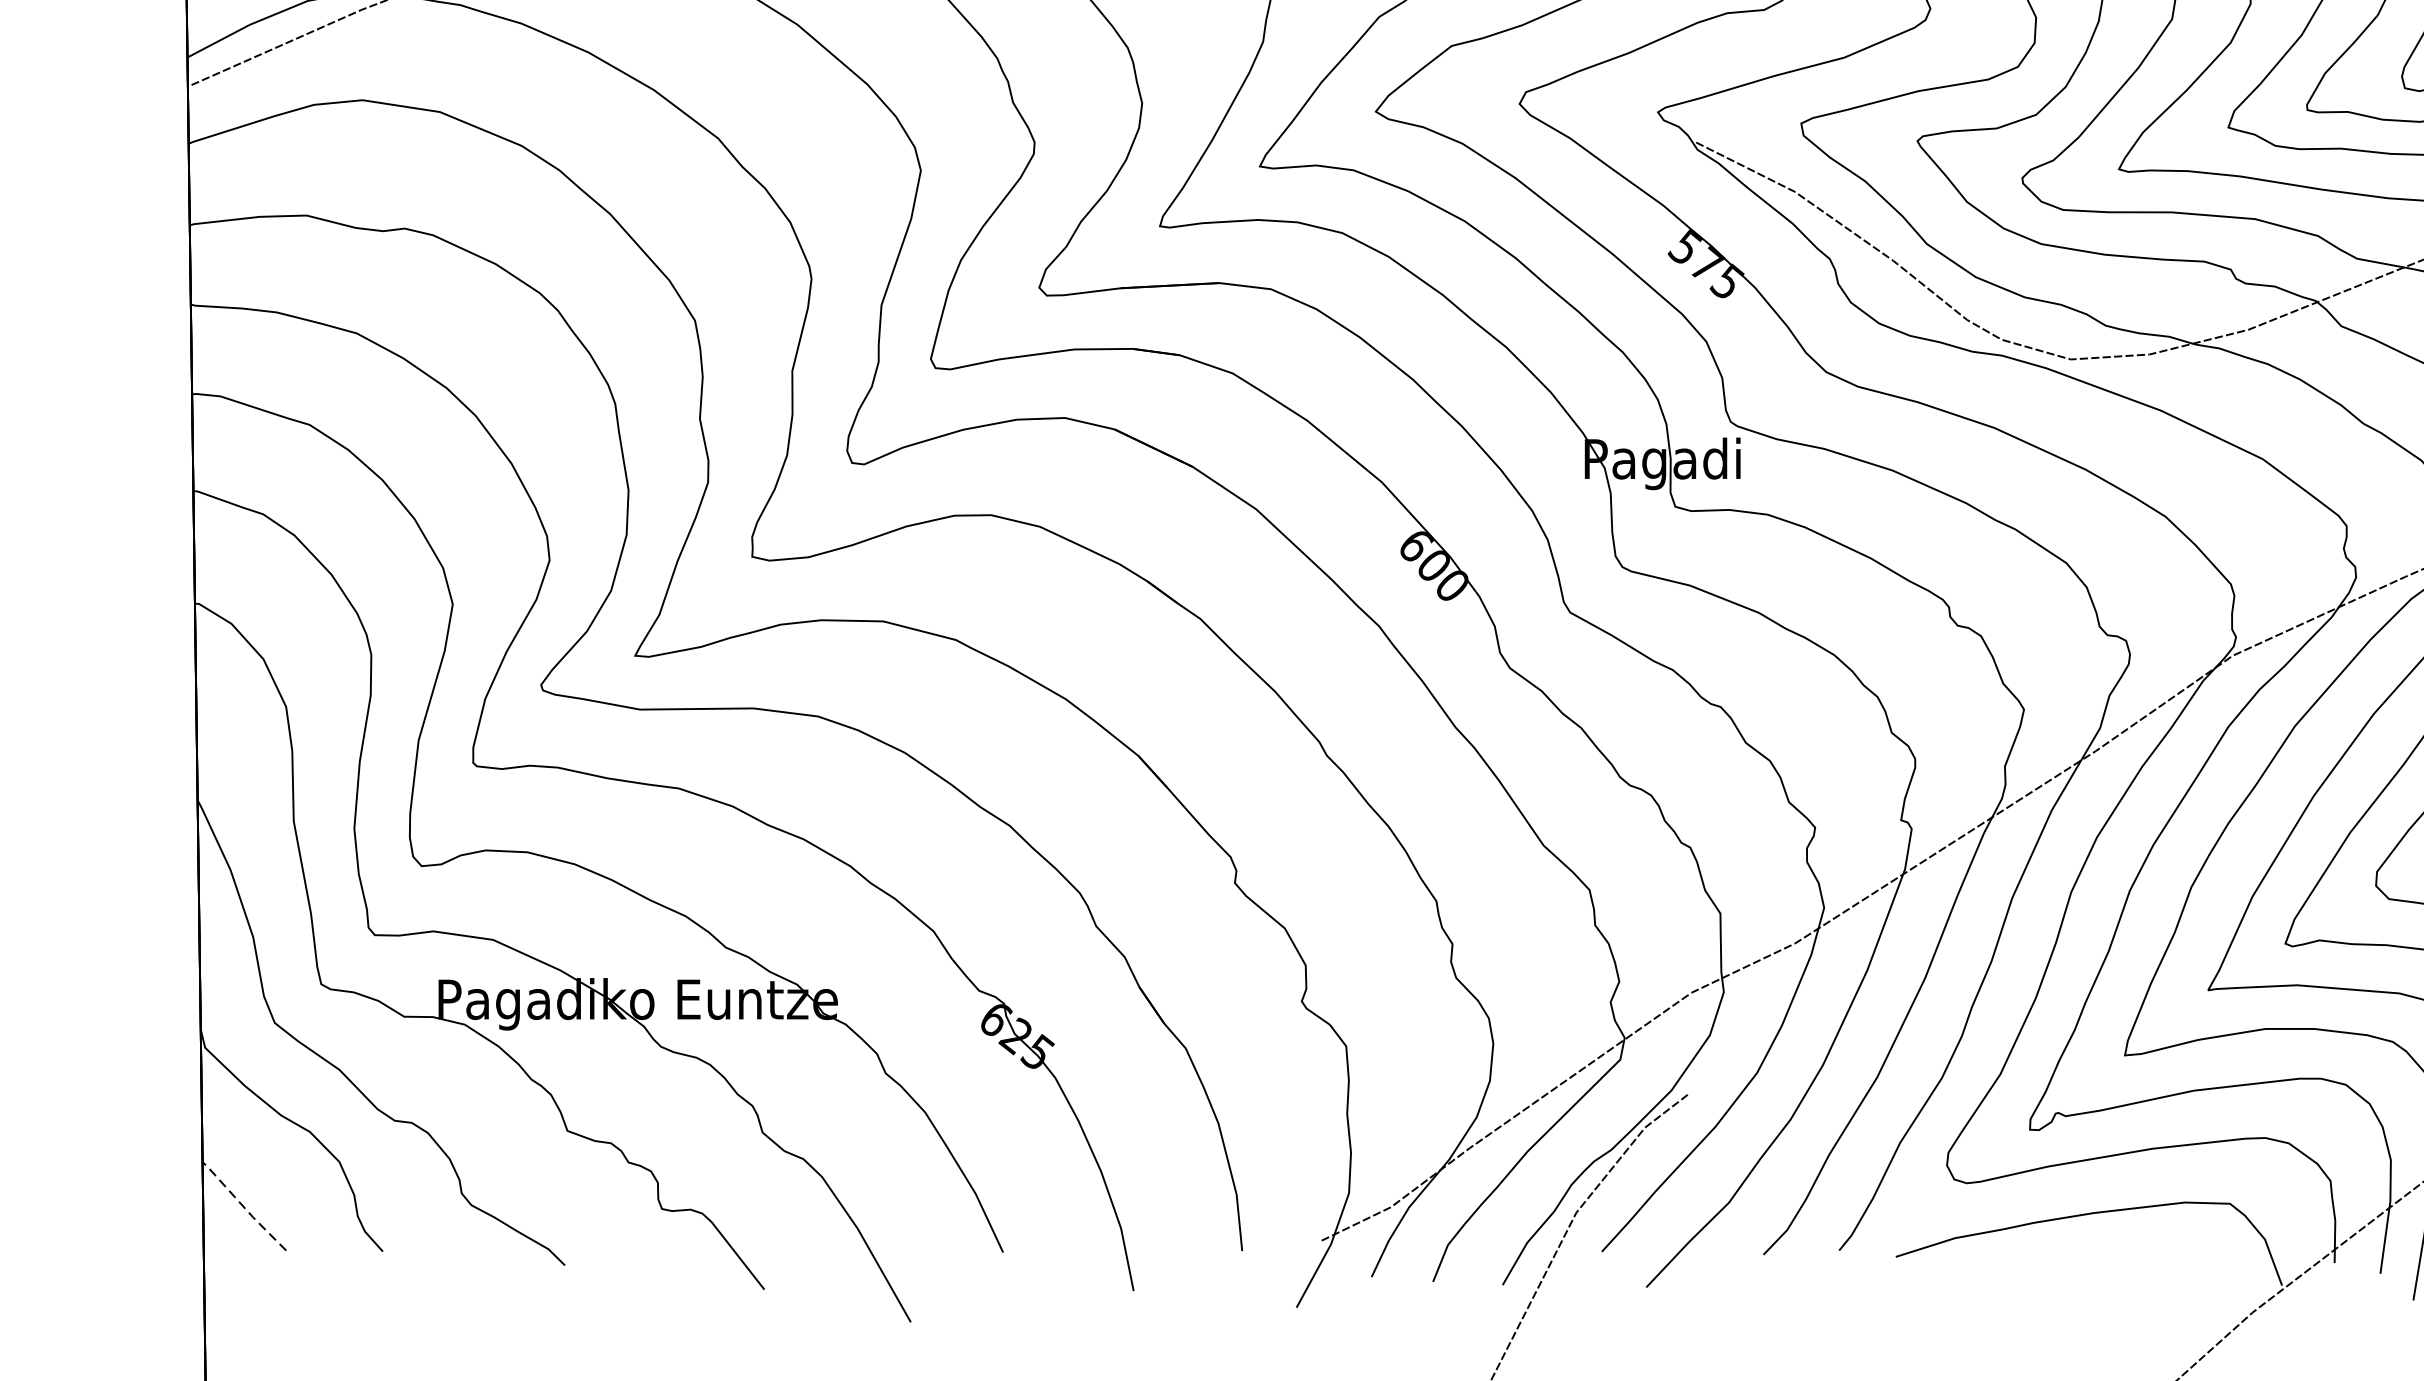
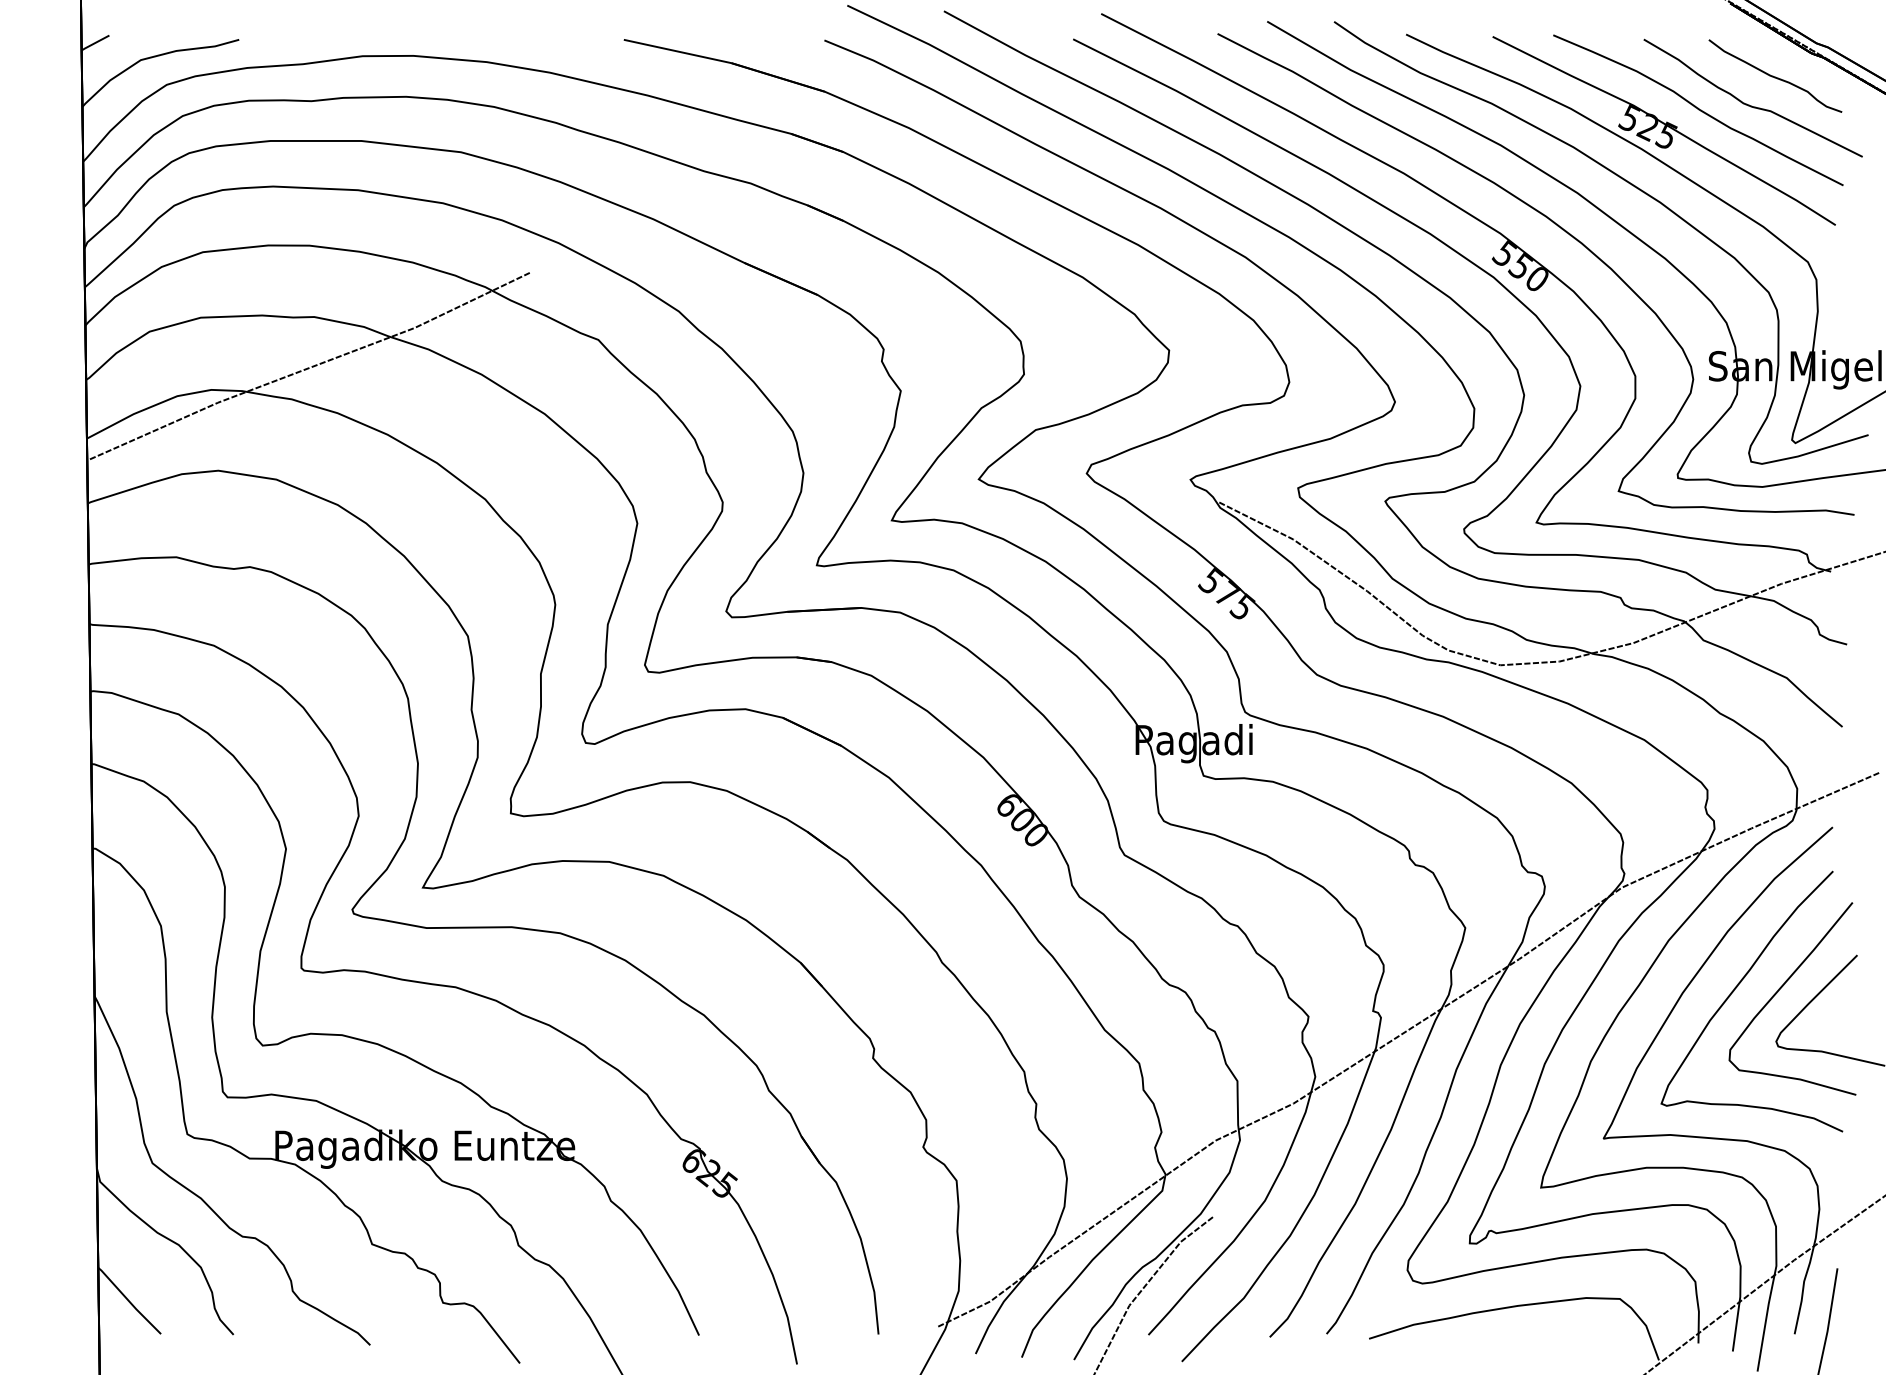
line: (244, 1207) -> (129, 1301), dashed -> solid

